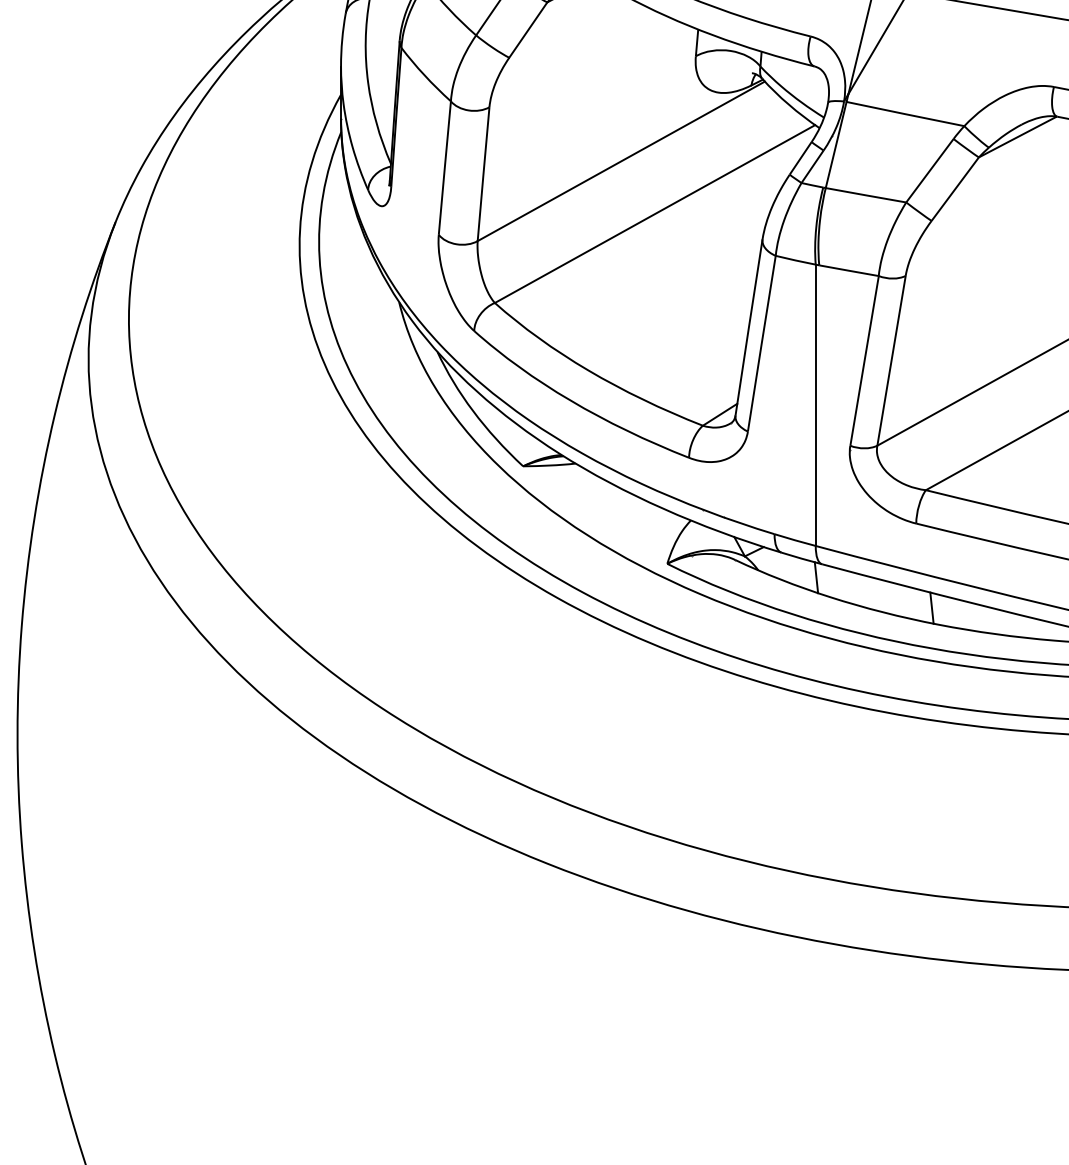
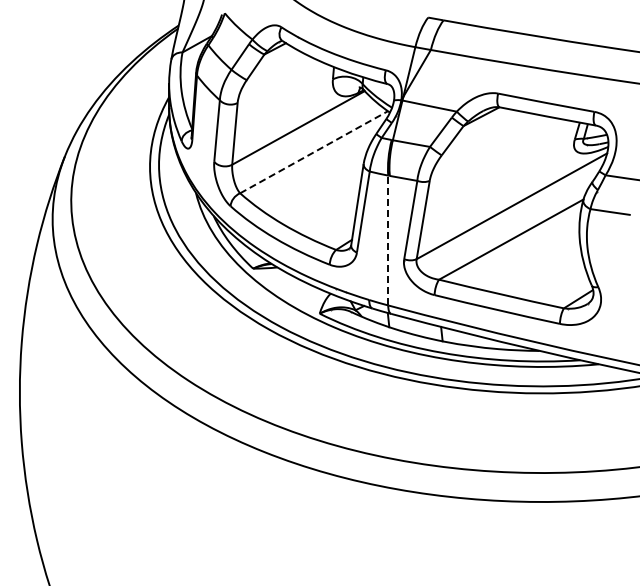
line: (655, 214) -> (314, 152), solid -> dashed
line: (816, 405) -> (388, 240), solid -> dashed

